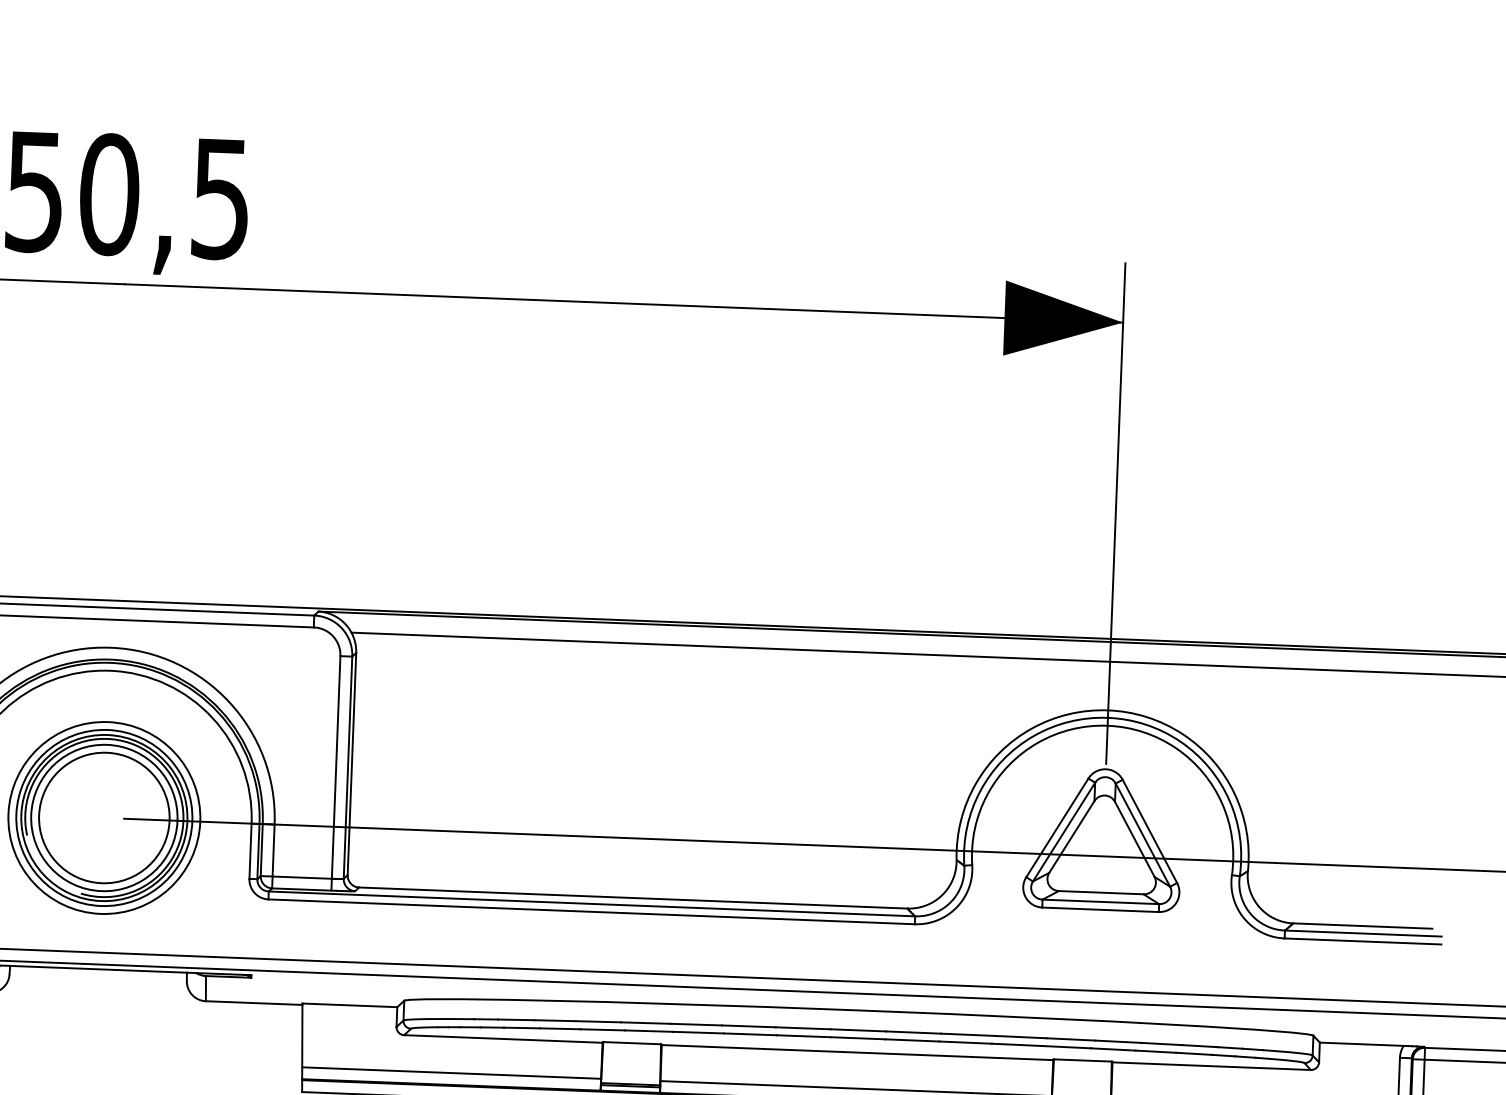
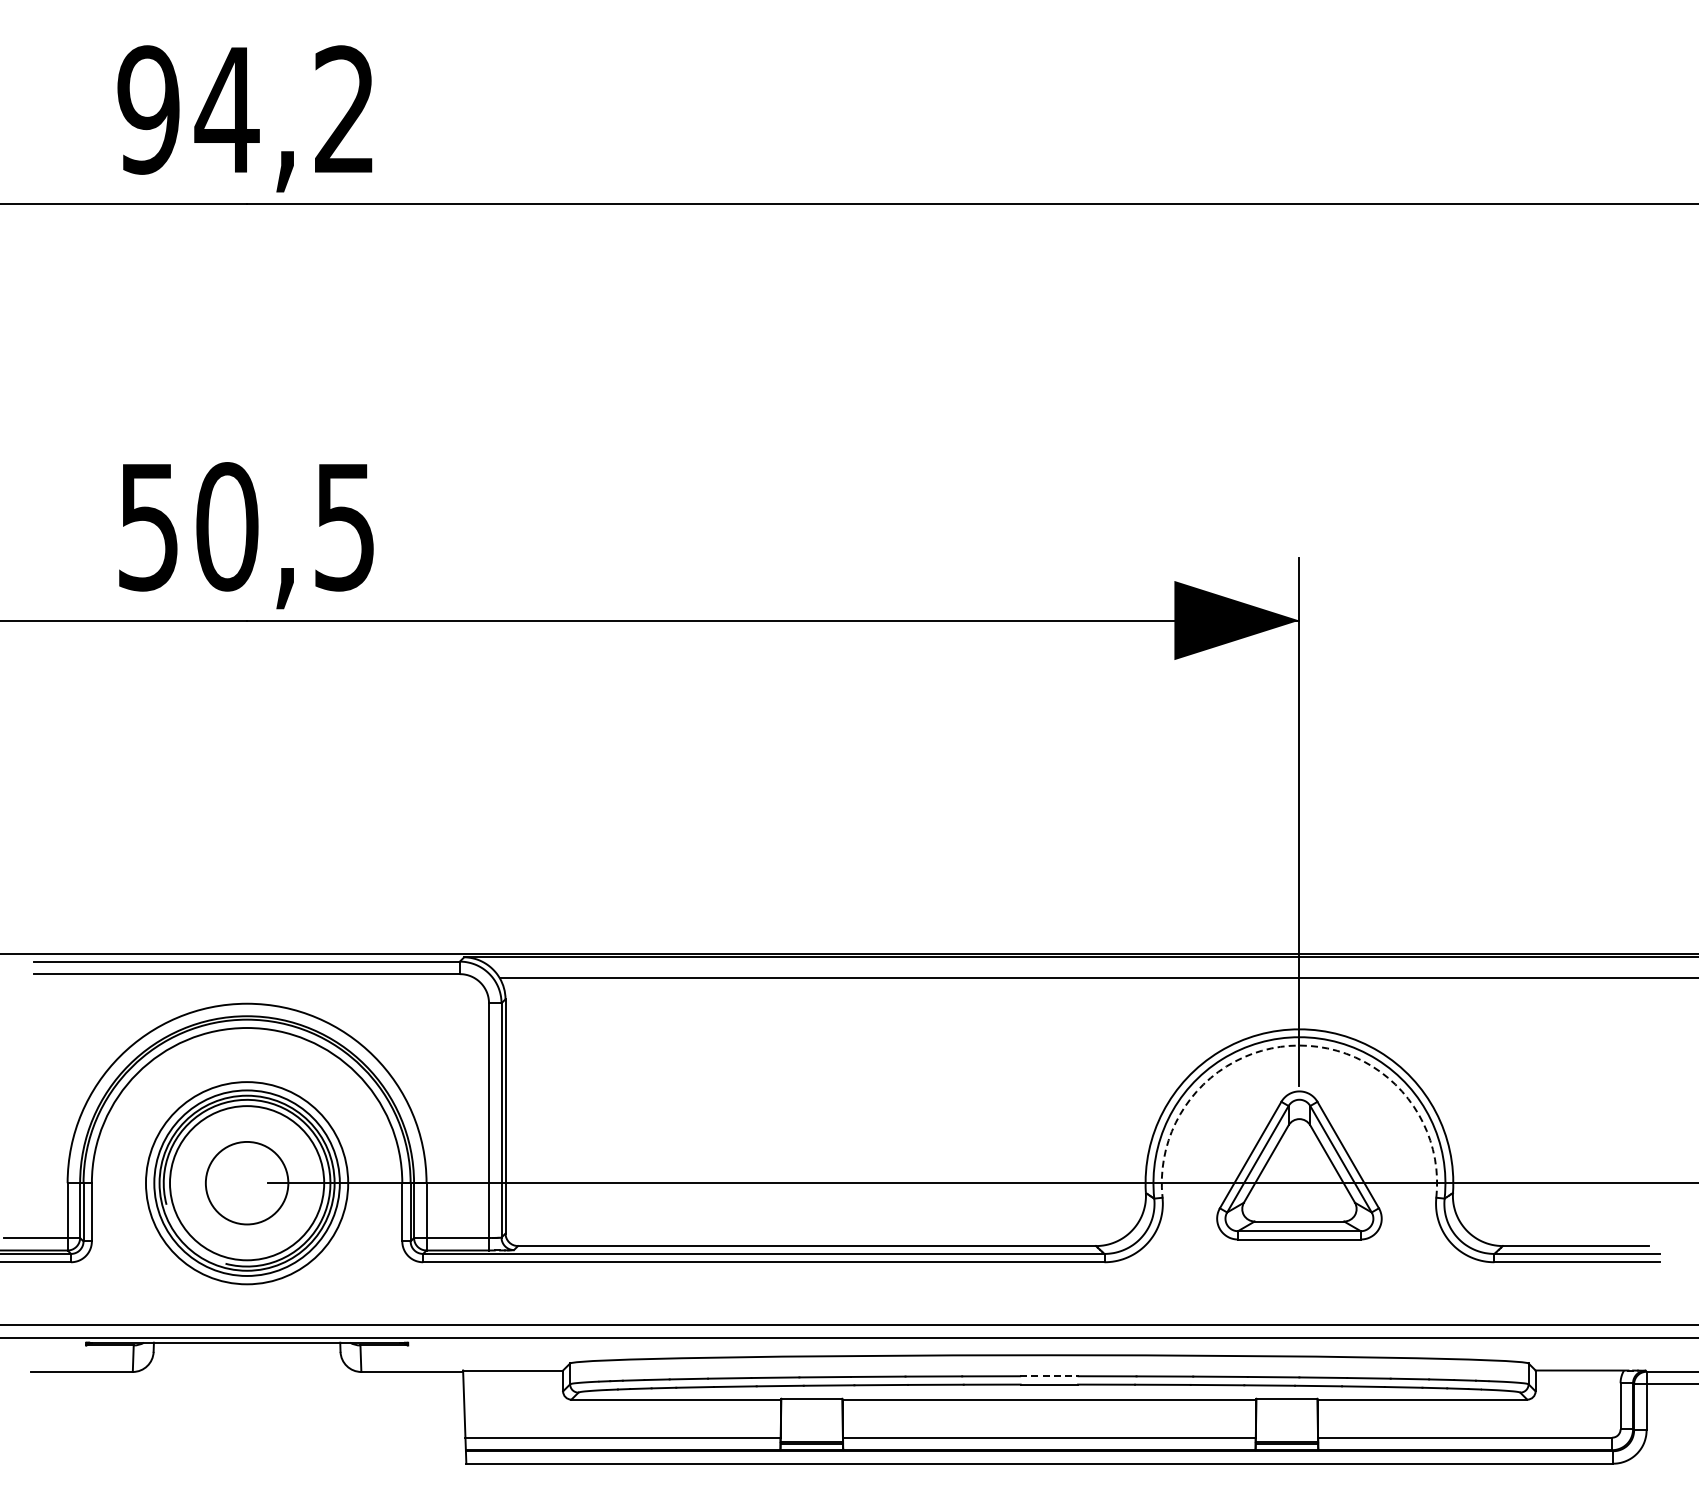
arc: (1107, 725) -> (1299, 1045), solid -> dashed
circle: (103, 817) -> (246, 1182), size x0.6
line: (858, 1030) -> (1049, 1376), solid -> dashed

